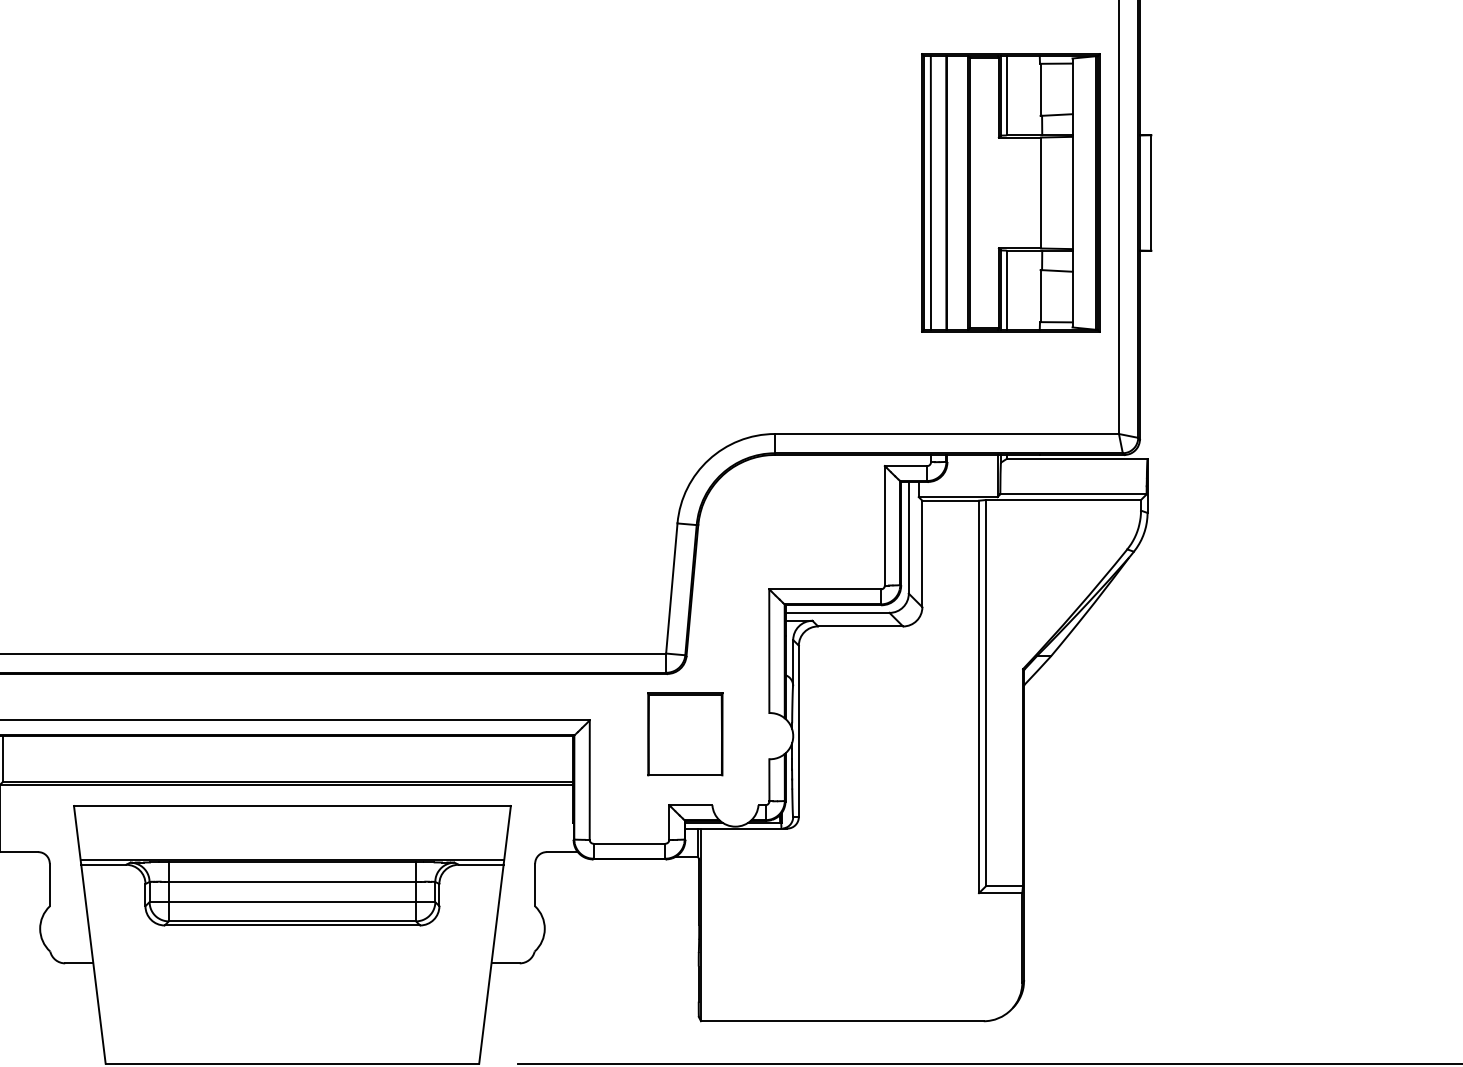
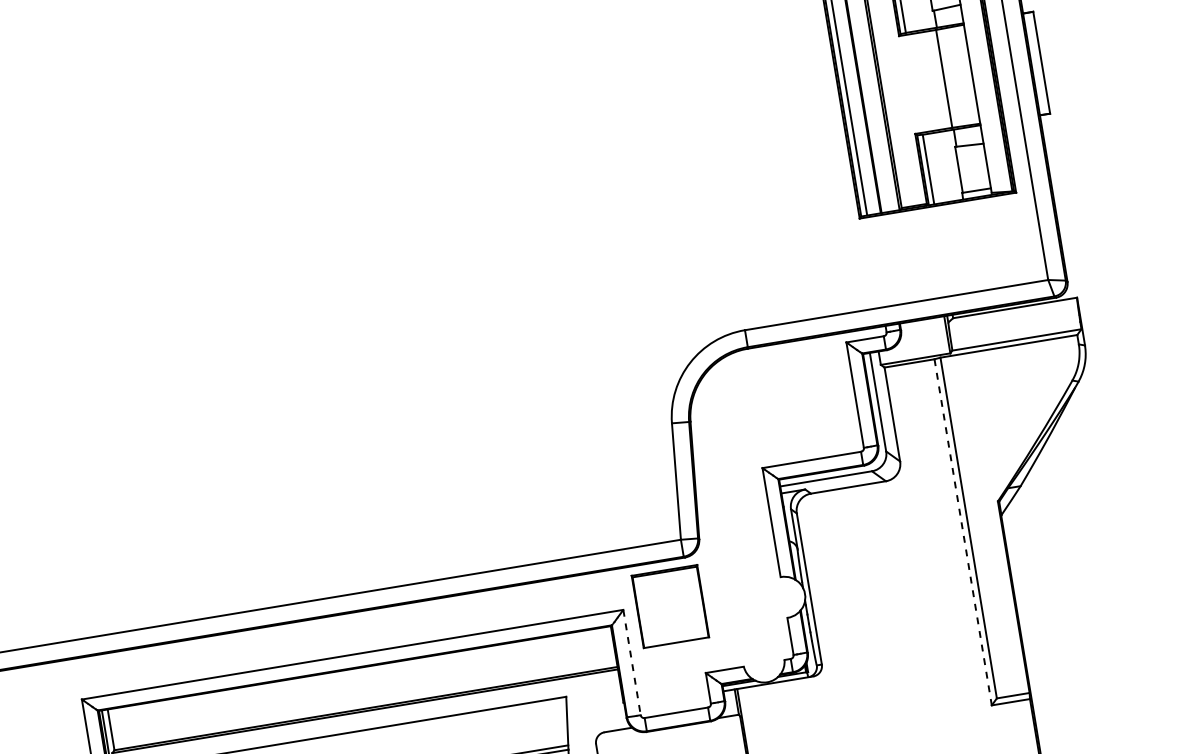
line: (978, 697) -> (962, 532), solid -> dashed
part: (685, 734) -> (670, 606), moved
line: (589, 780) -> (631, 662), solid -> dashed

